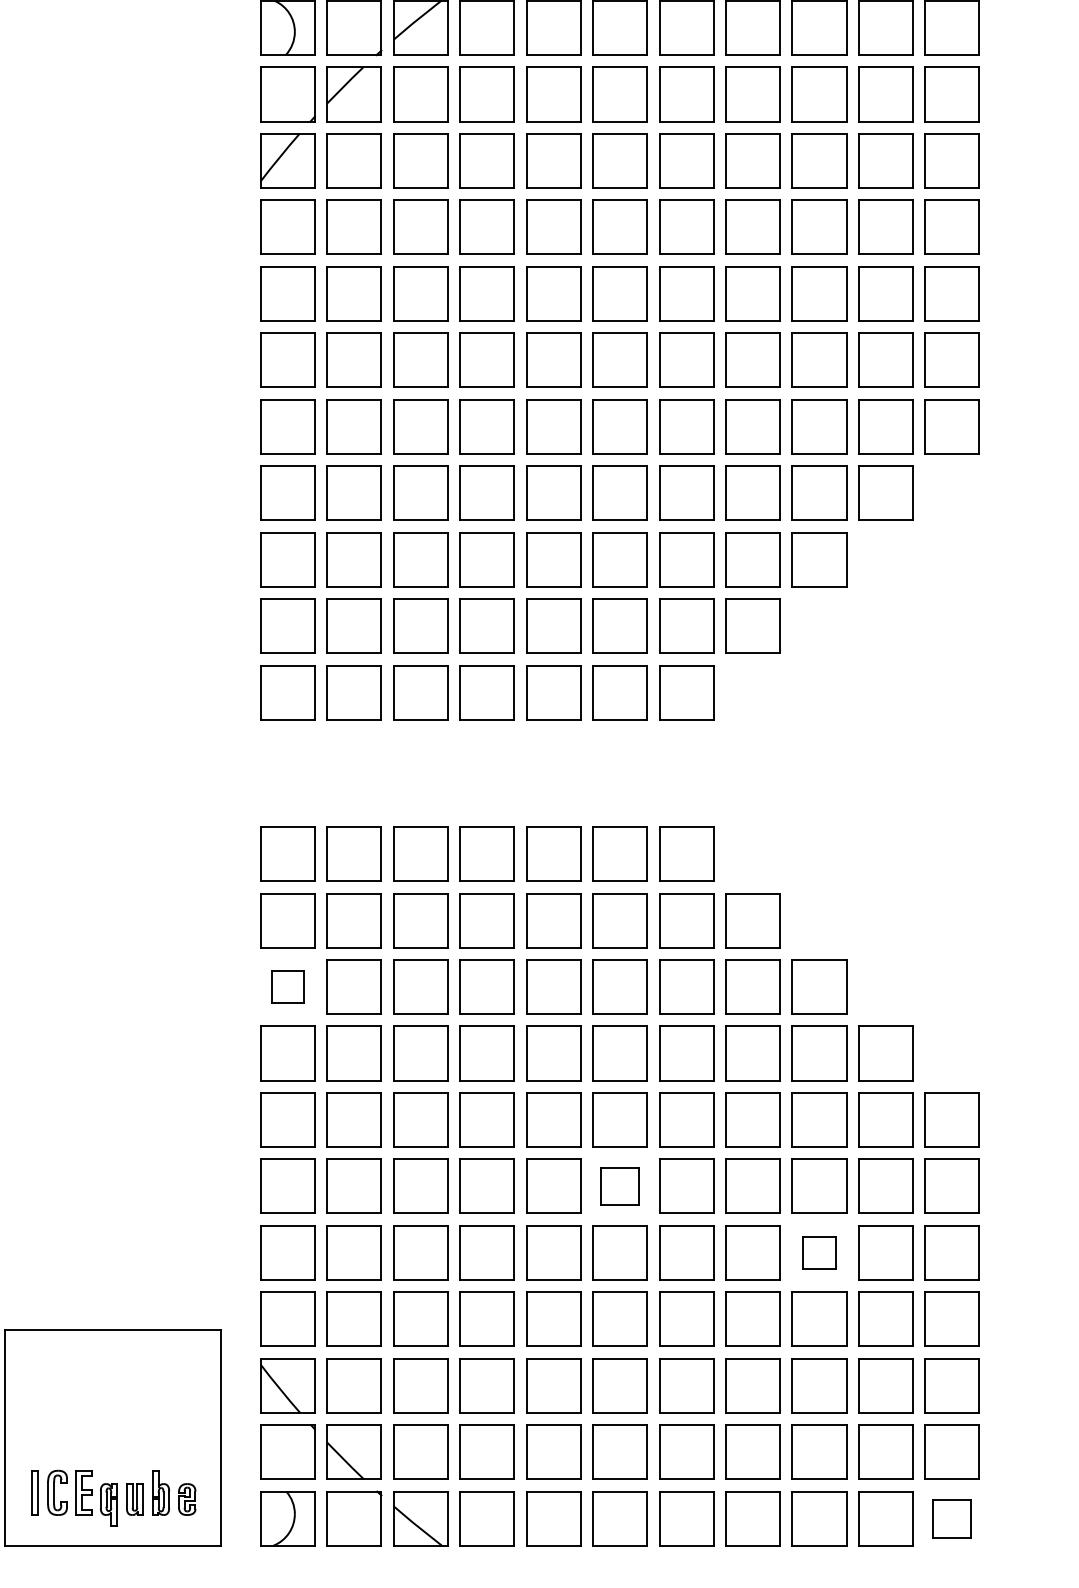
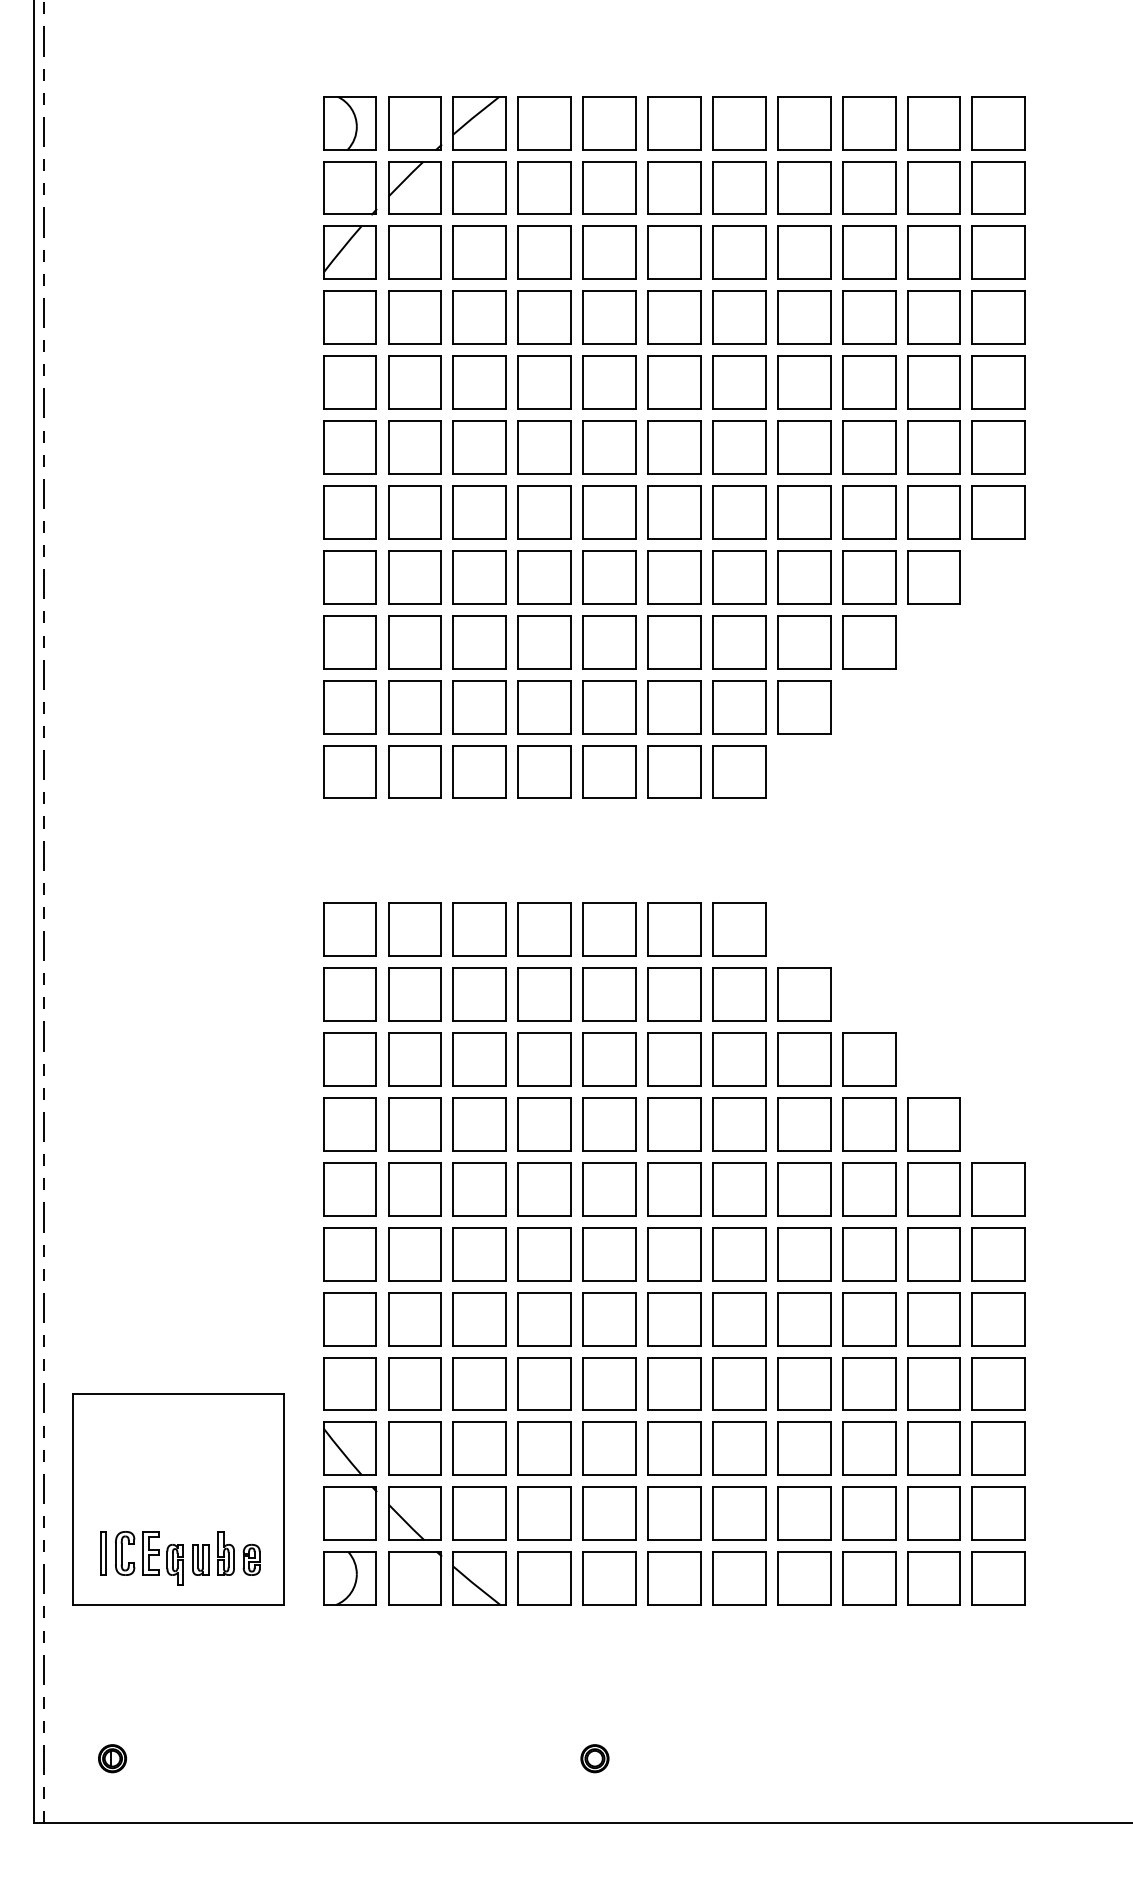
part: (287, 987) -> (349, 1059), size x1.67
part: (620, 1186) -> (674, 1254), size x1.43
part: (819, 1253) -> (869, 1319), size x1.67
part: (951, 1518) -> (998, 1578), size x1.43

